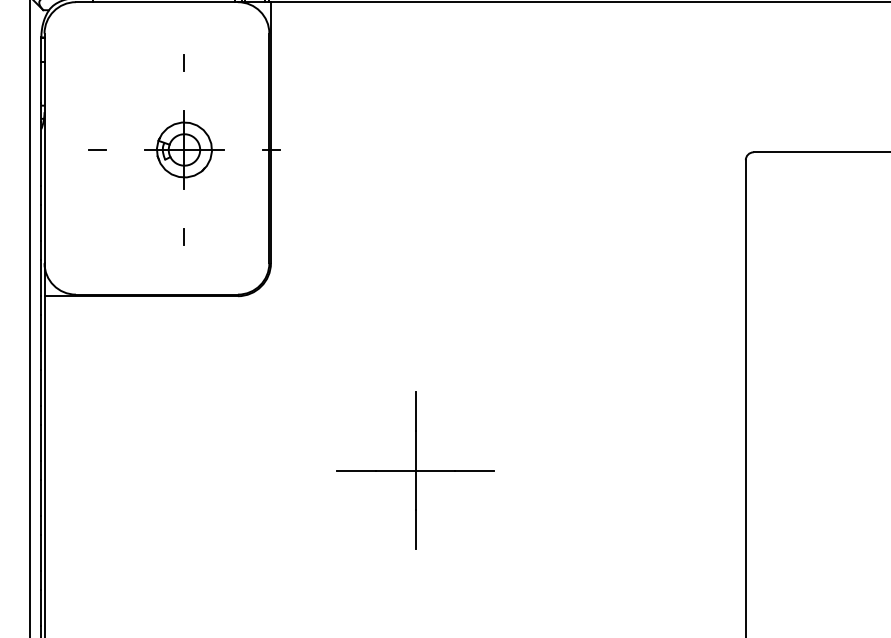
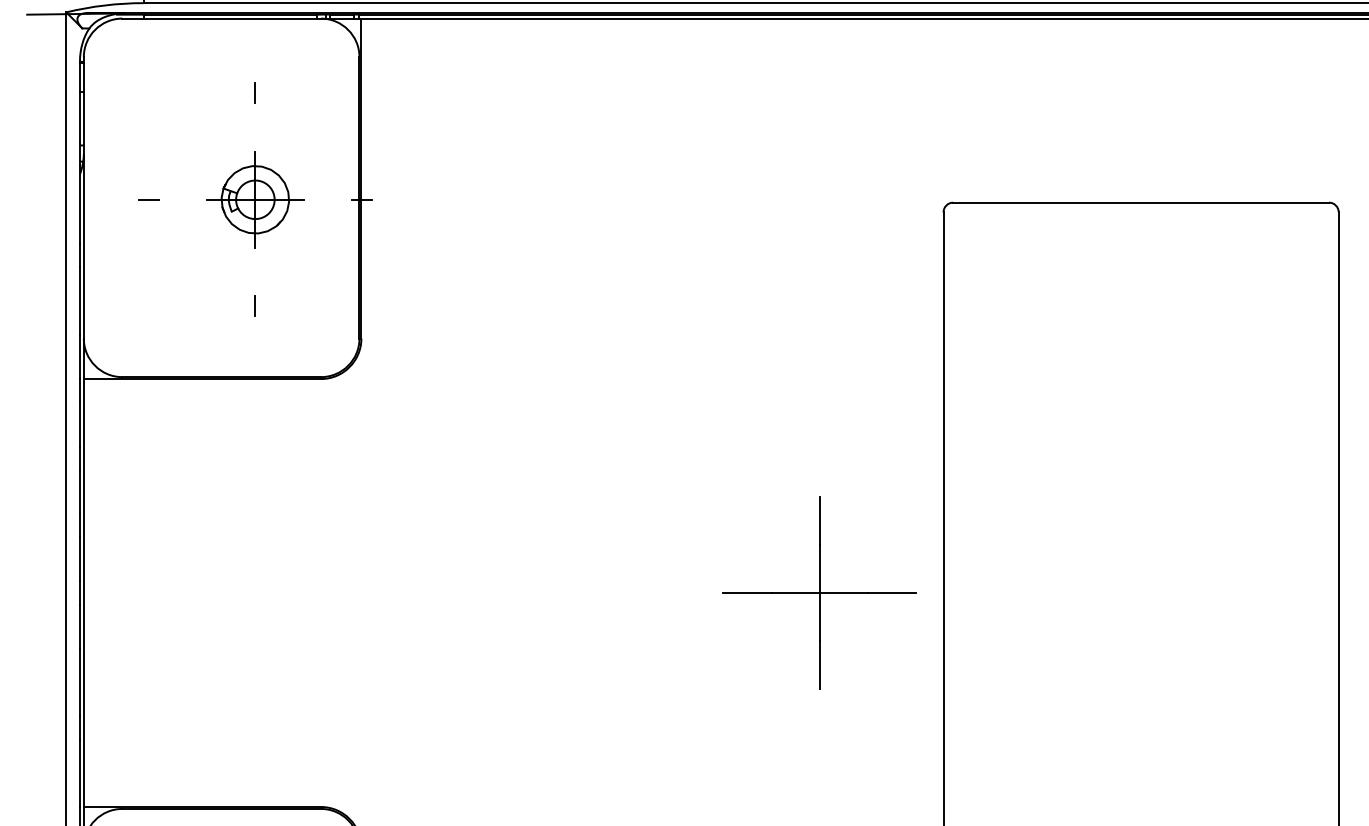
part: (415, 470) -> (819, 592), moved

